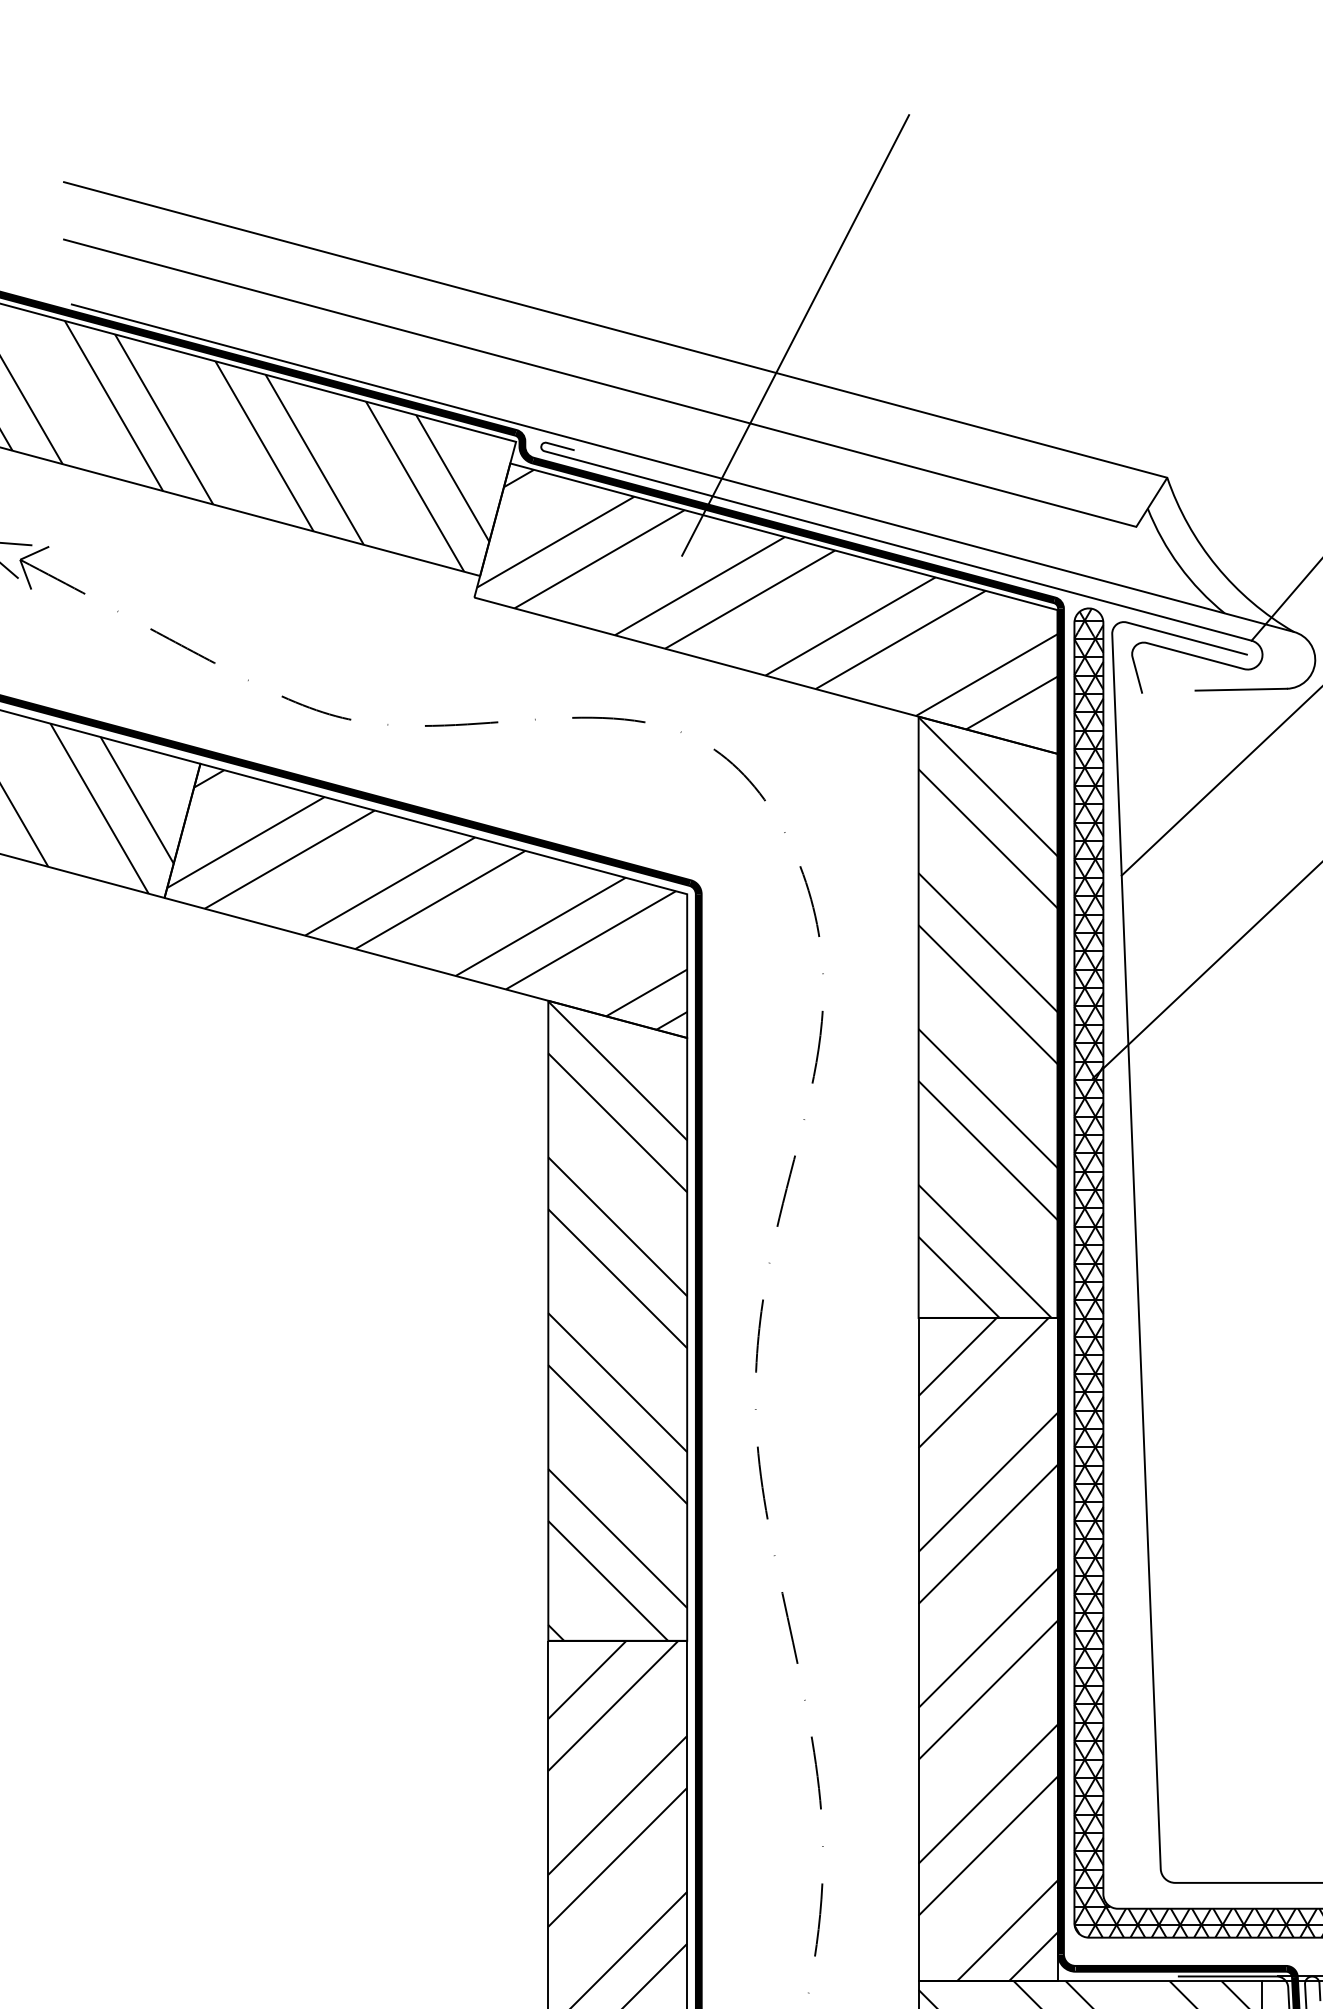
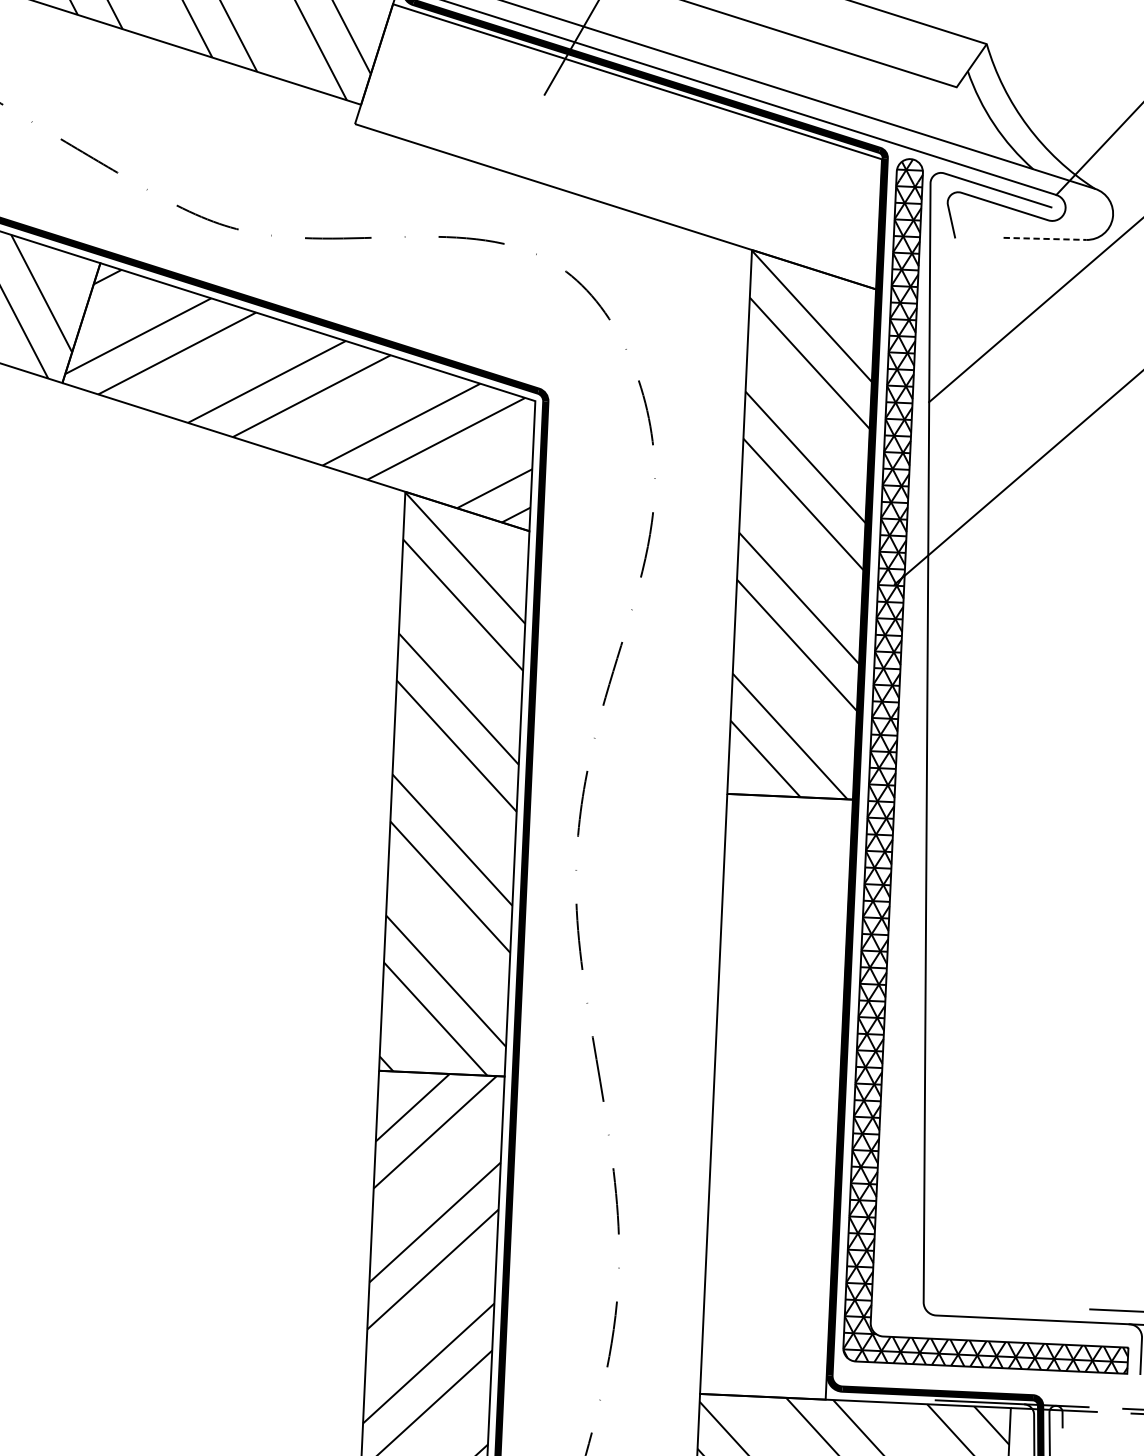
hatch: (767, 599) -> (620, 137), removed
line: (1241, 689) -> (1045, 238), solid -> dashed
hatch: (987, 1649) -> (775, 1096), removed

